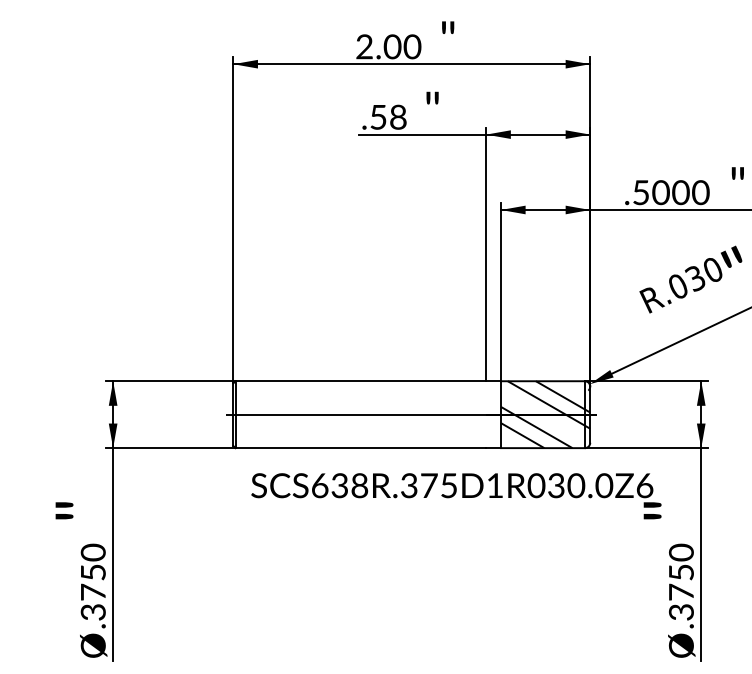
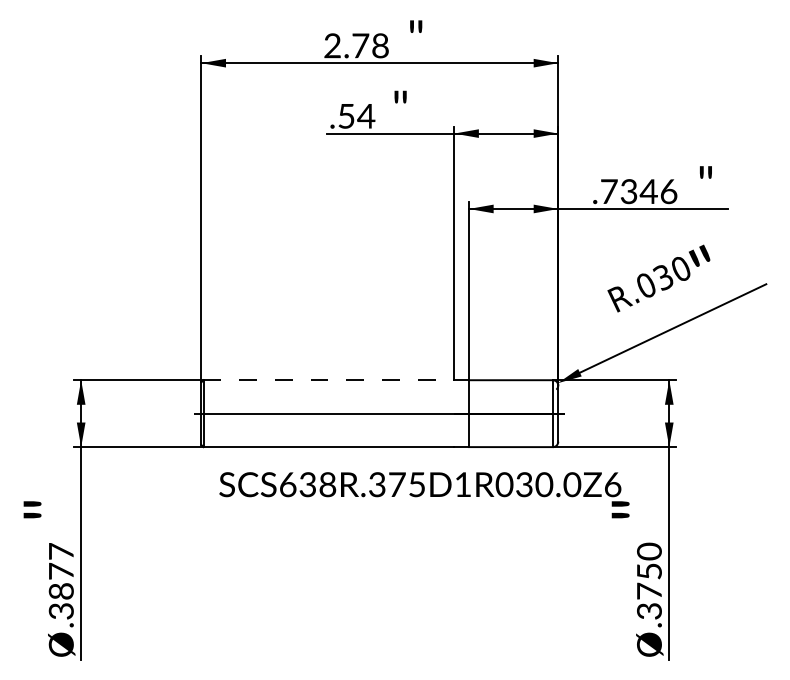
text: (402, 46) -> (370, 45), 2.00 -> 2.78
text: (398, 116) -> (366, 115), .58 -> .54
text: (671, 192) -> (639, 191), .5000 -> .7346
line: (361, 381) -> (329, 380), solid -> dashed
hatch: (545, 414) -> (513, 413), removed
text: (92, 571) -> (60, 570), .3750 -> .3877

